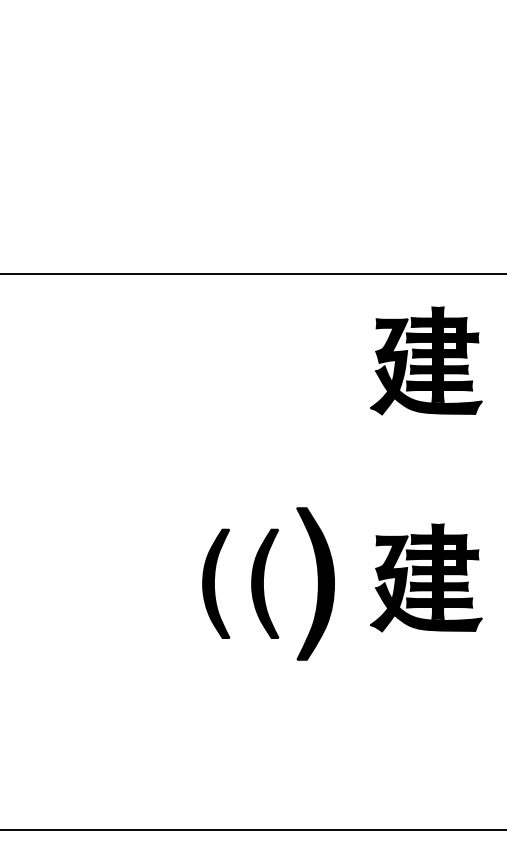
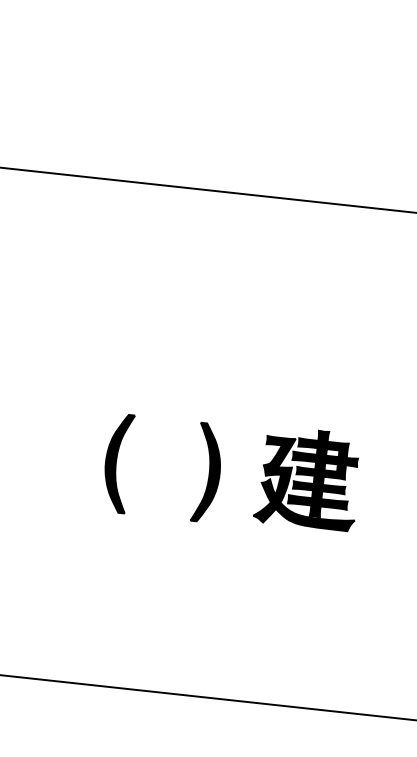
part: (426, 360) -> (329, 282), removed
part: (265, 583) -> (162, 467), removed
part: (315, 583) -> (207, 472), size x0.71

